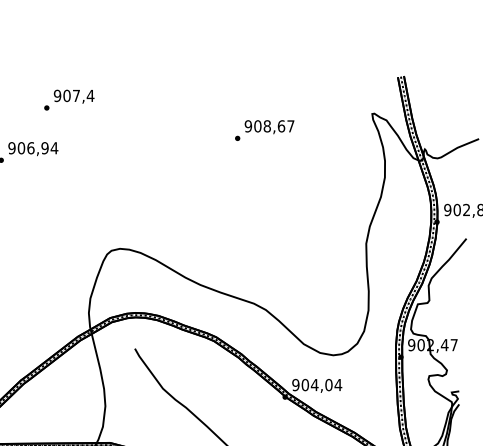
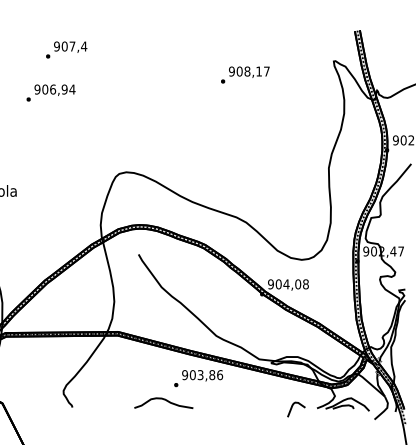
text: (69, 99) -> (66, 49), moved
text: (281, 126) -> (259, 71), 908,67 -> 908,17
text: (337, 385) -> (305, 284), 904,04 -> 904,08

